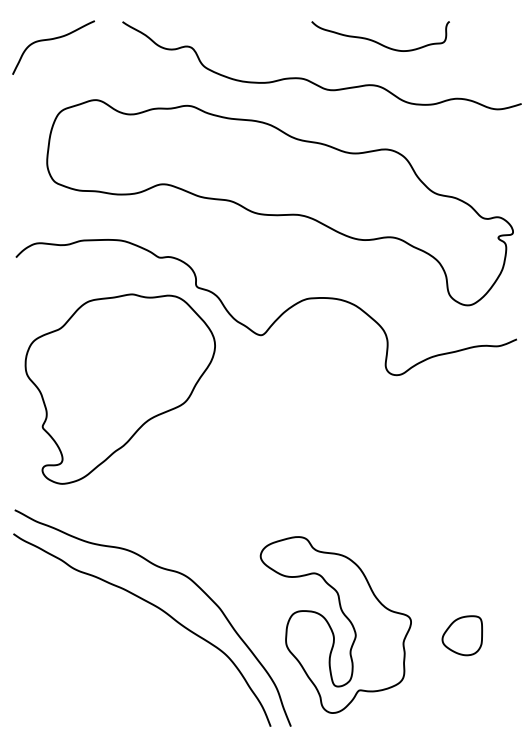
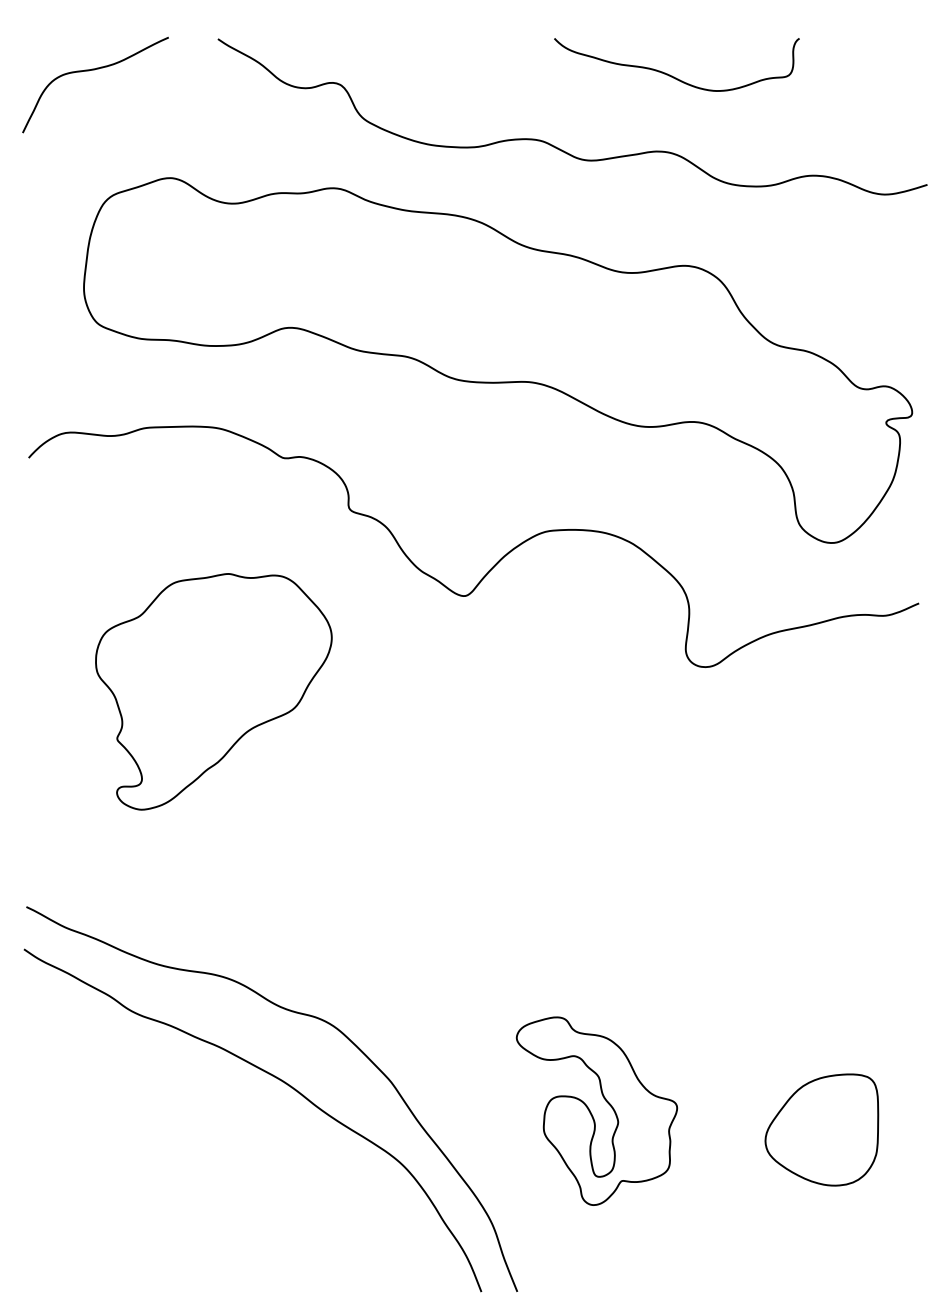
part: (119, 388) -> (212, 690), size x0.7
part: (335, 624) -> (596, 1110), size x0.6
part: (462, 635) -> (822, 1129), size x1.6

